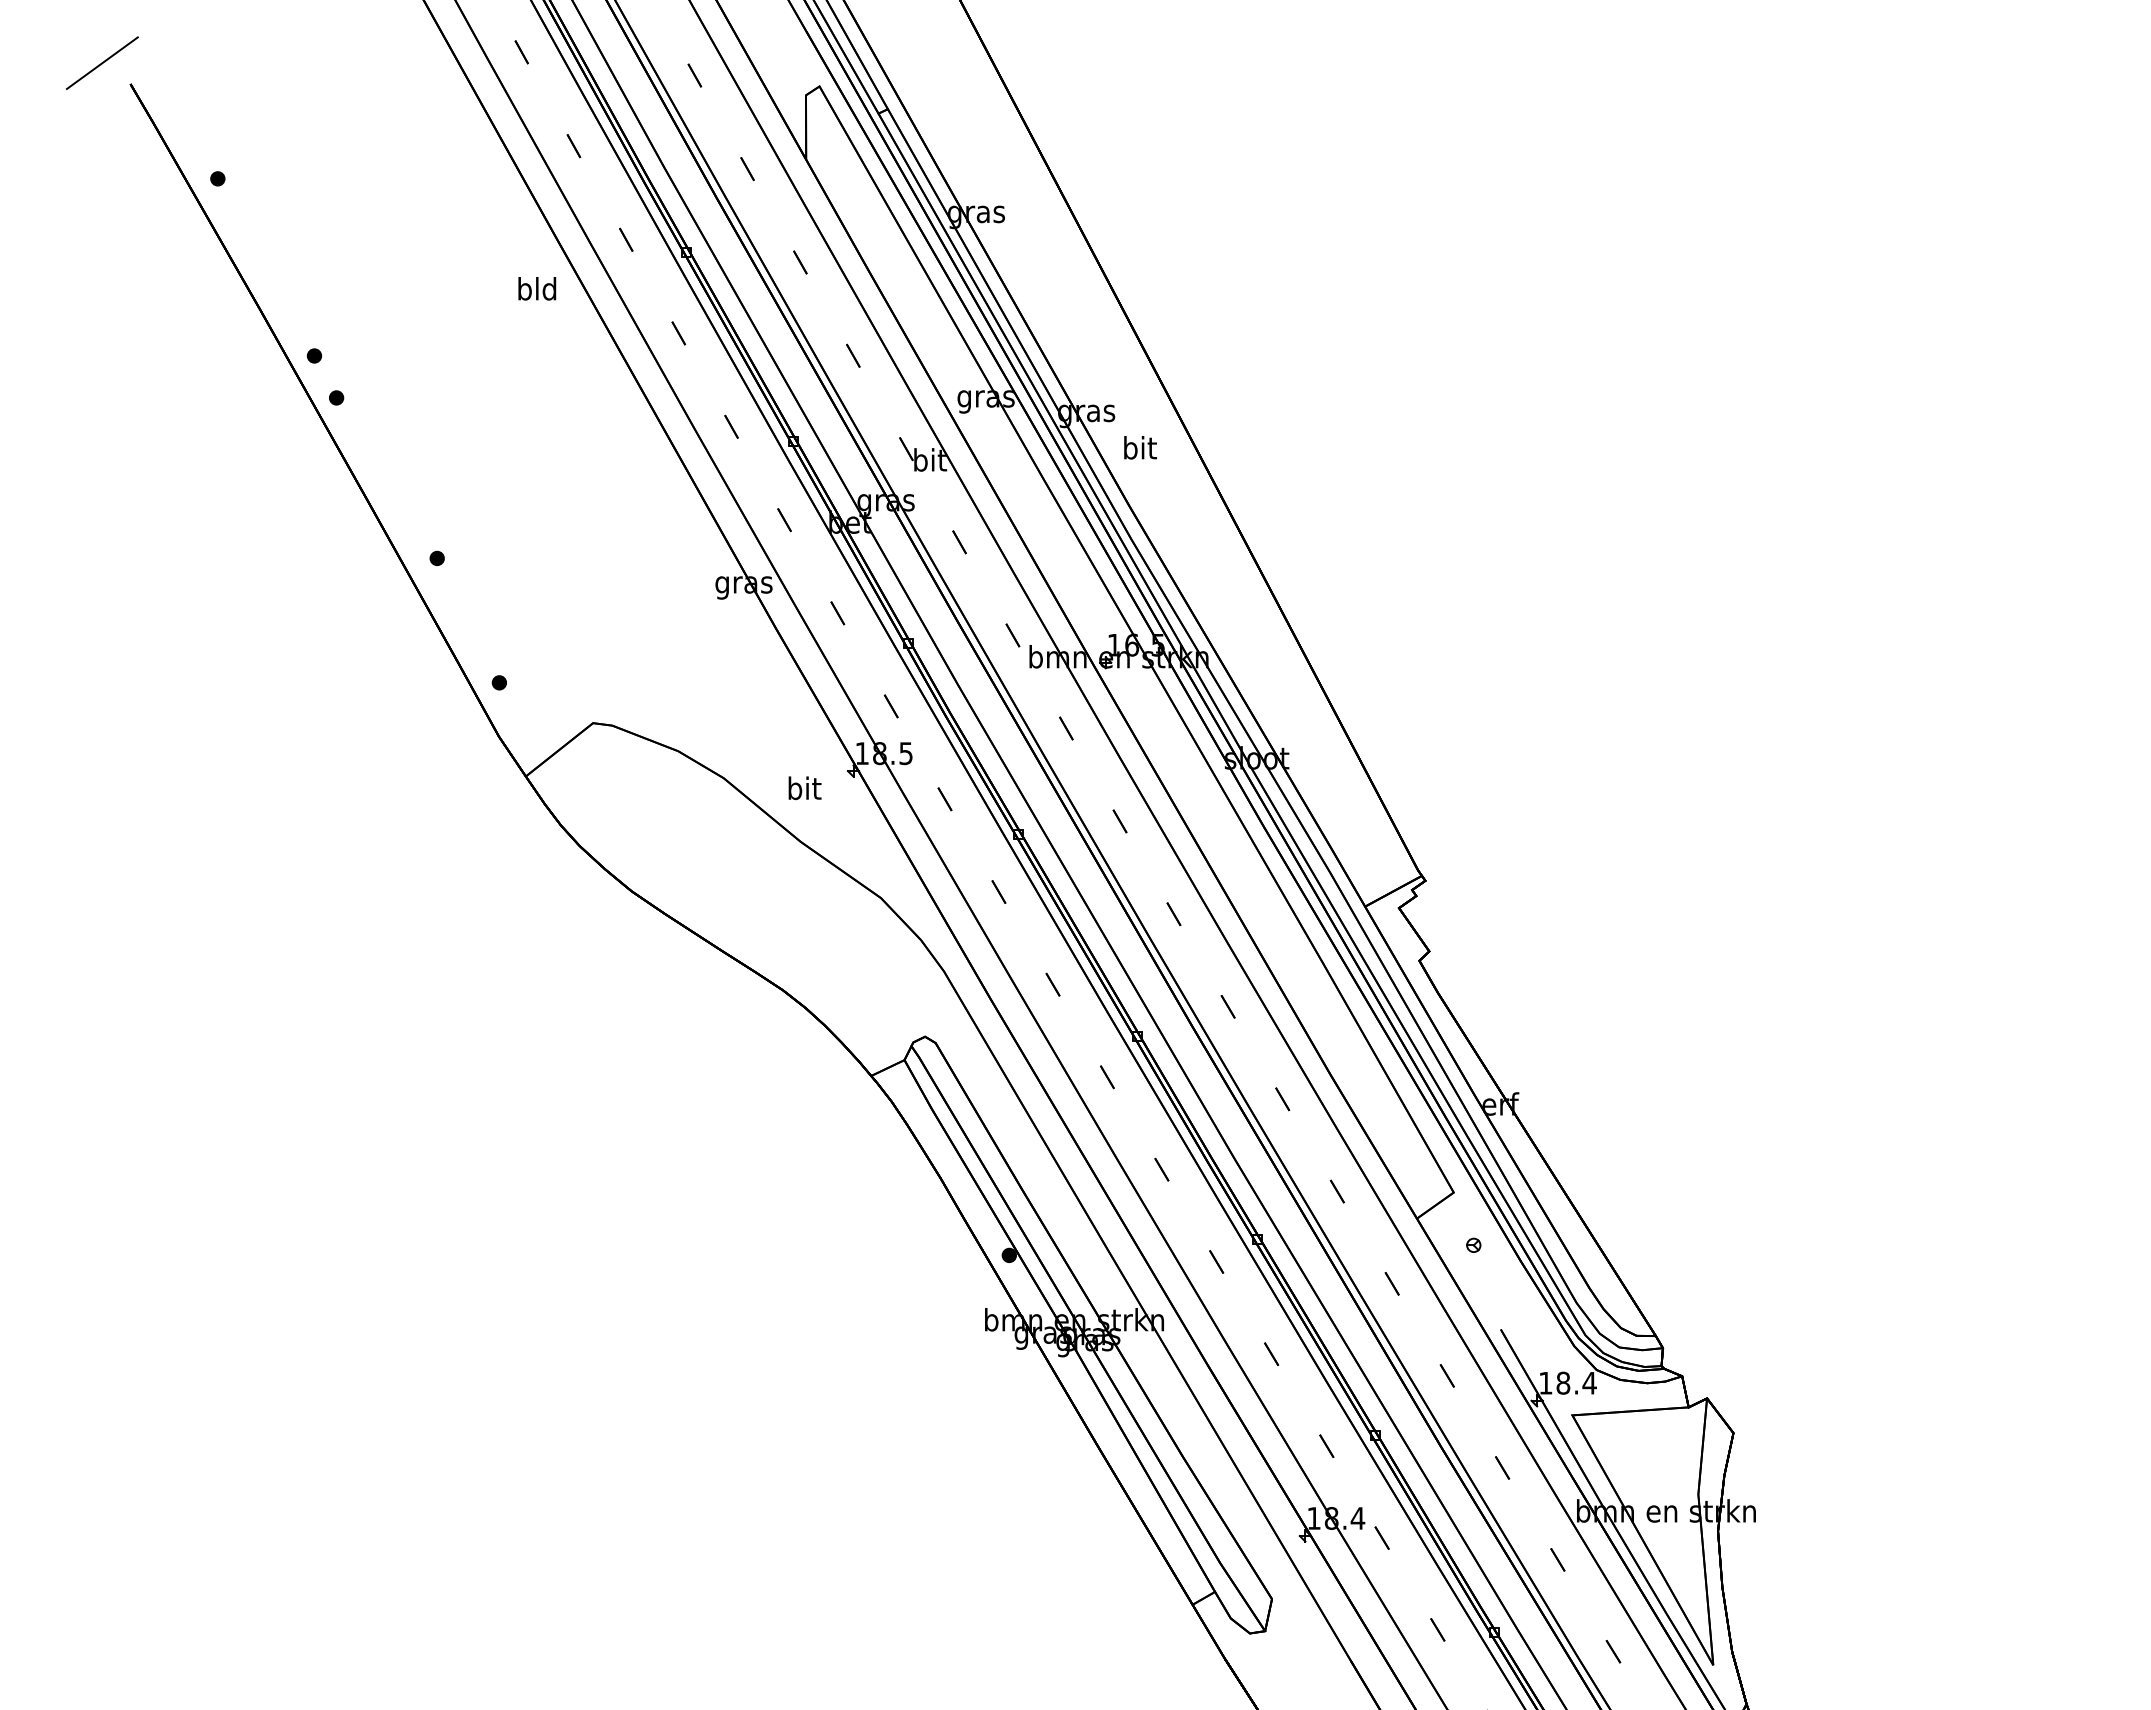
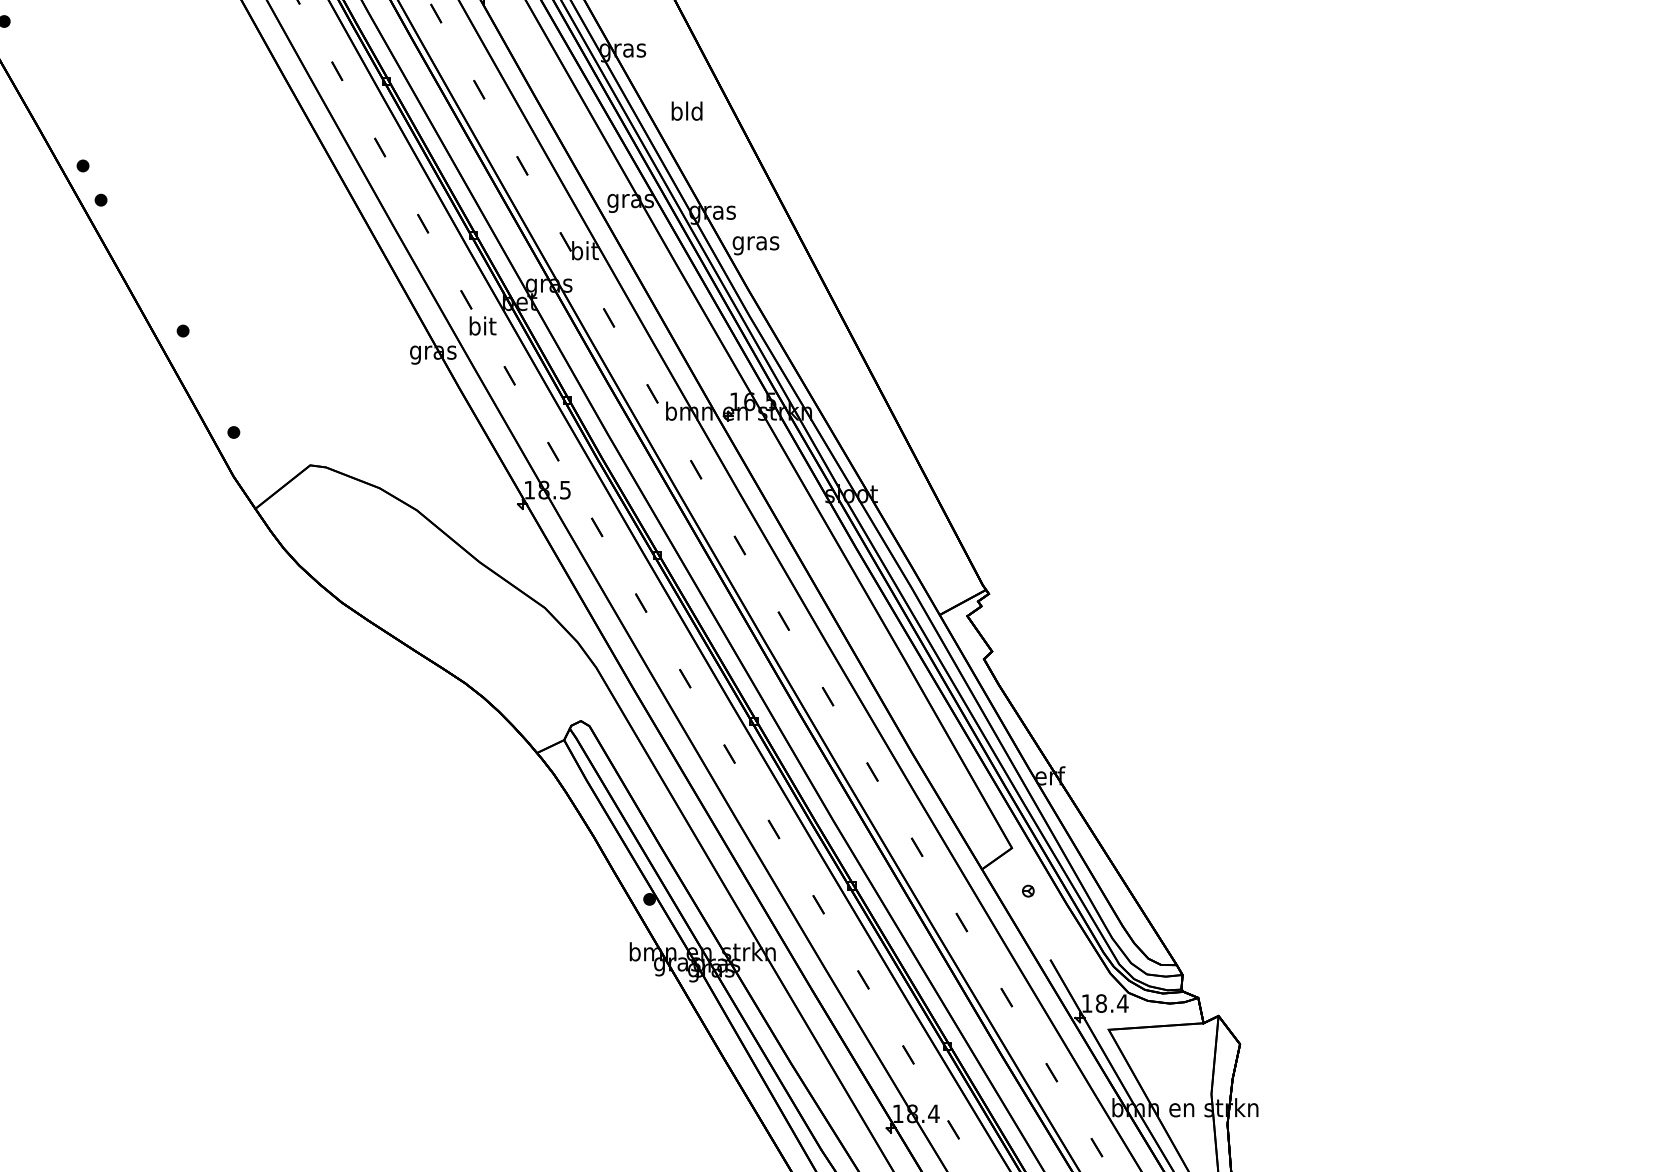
text: (537, 288) -> (687, 110), moved
text: (1139, 450) -> (755, 243), bit -> gras
text: (804, 788) -> (482, 326), moved

